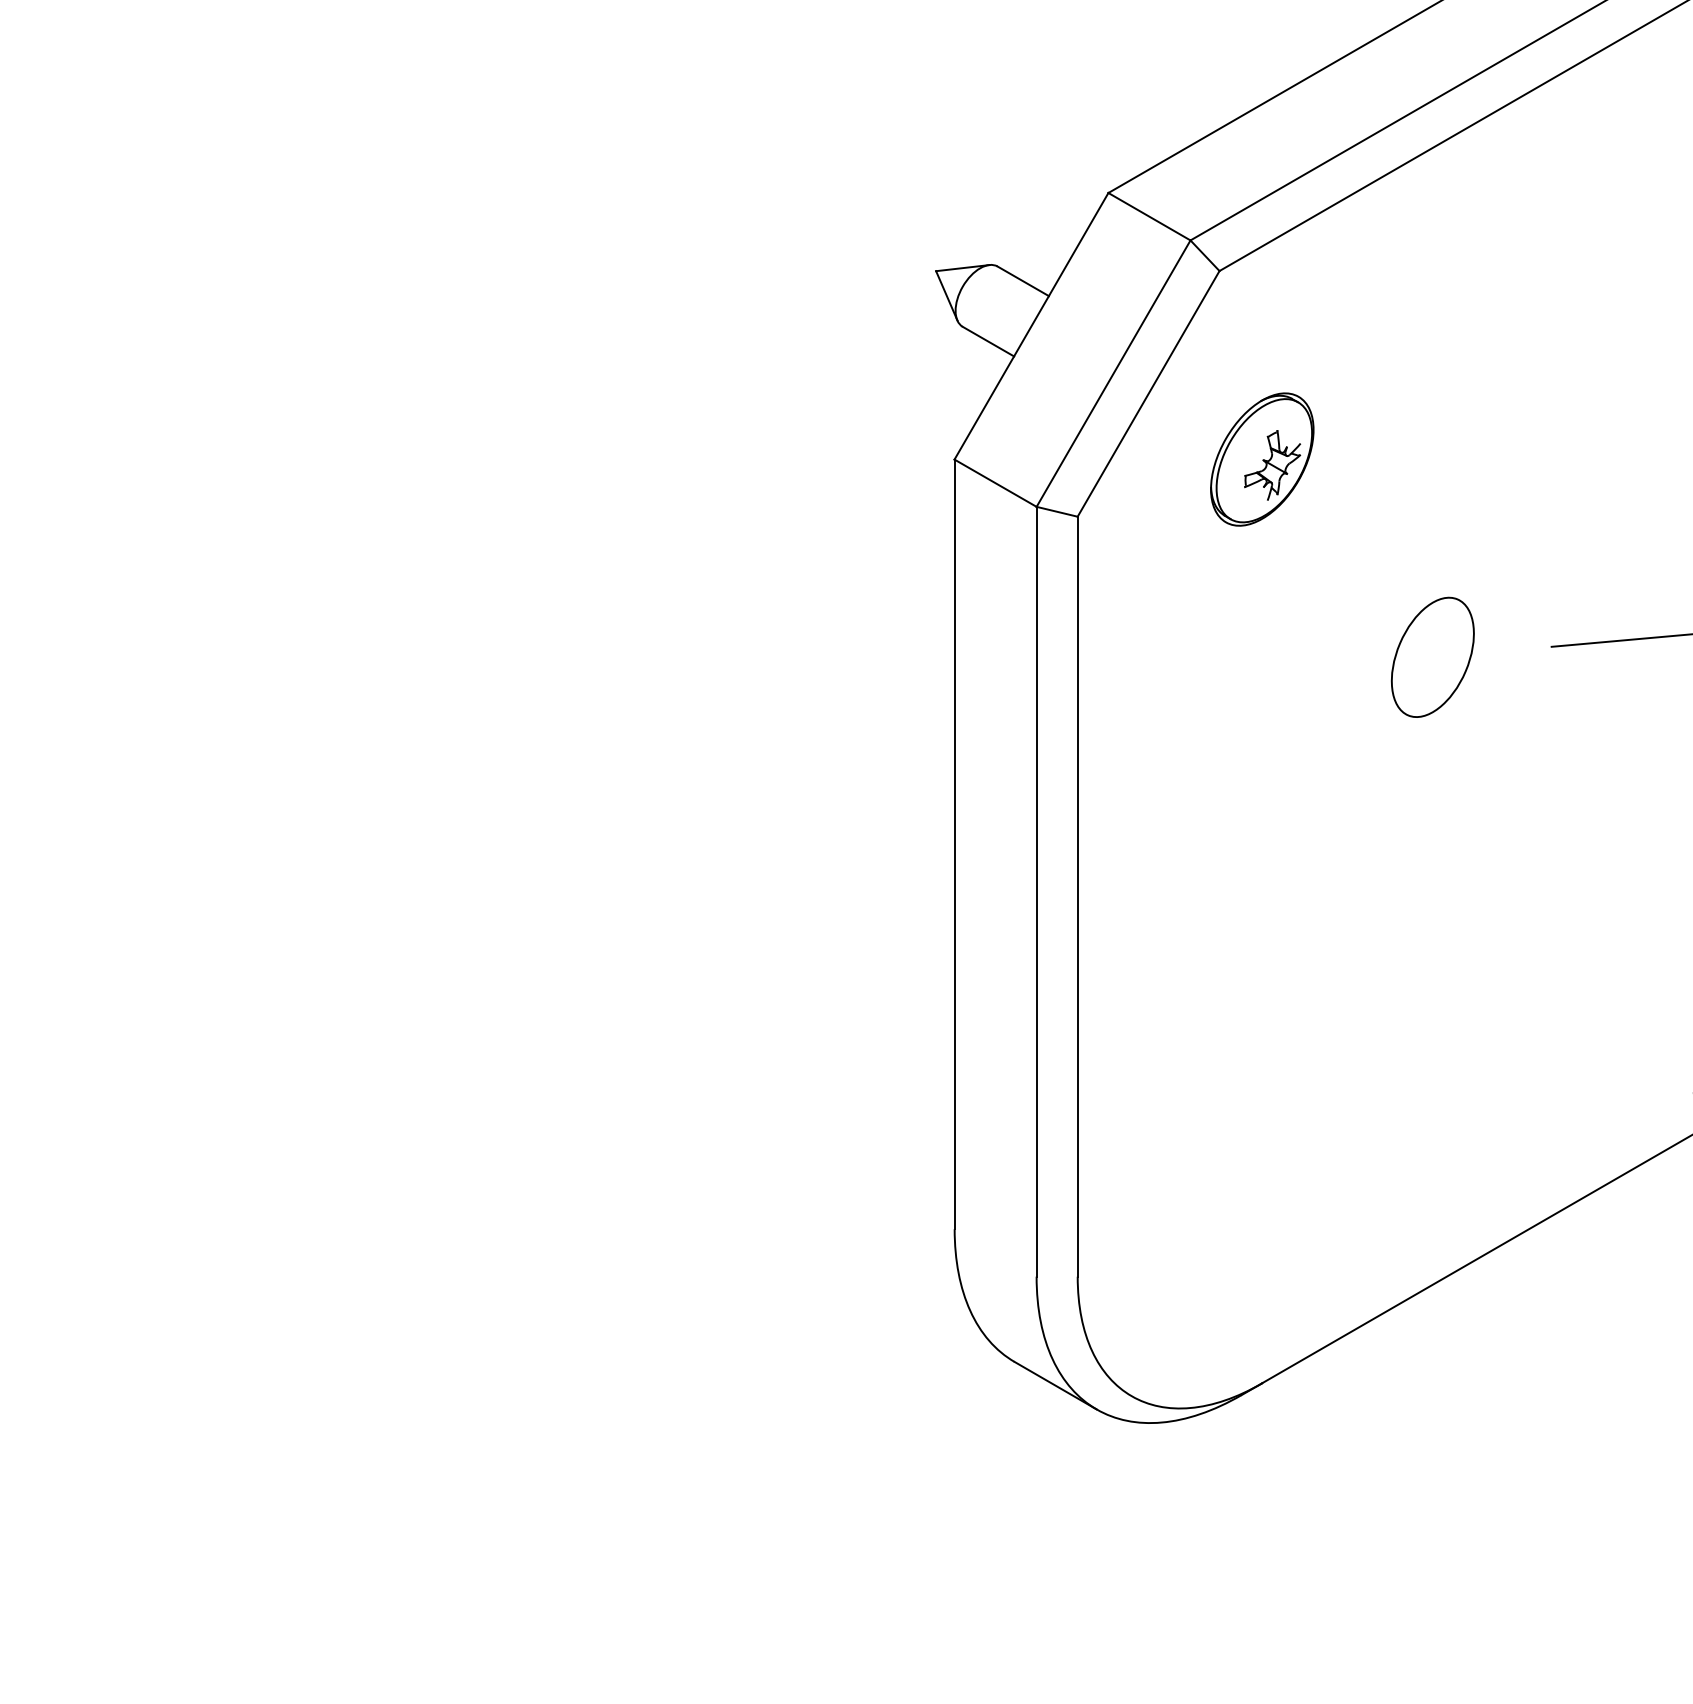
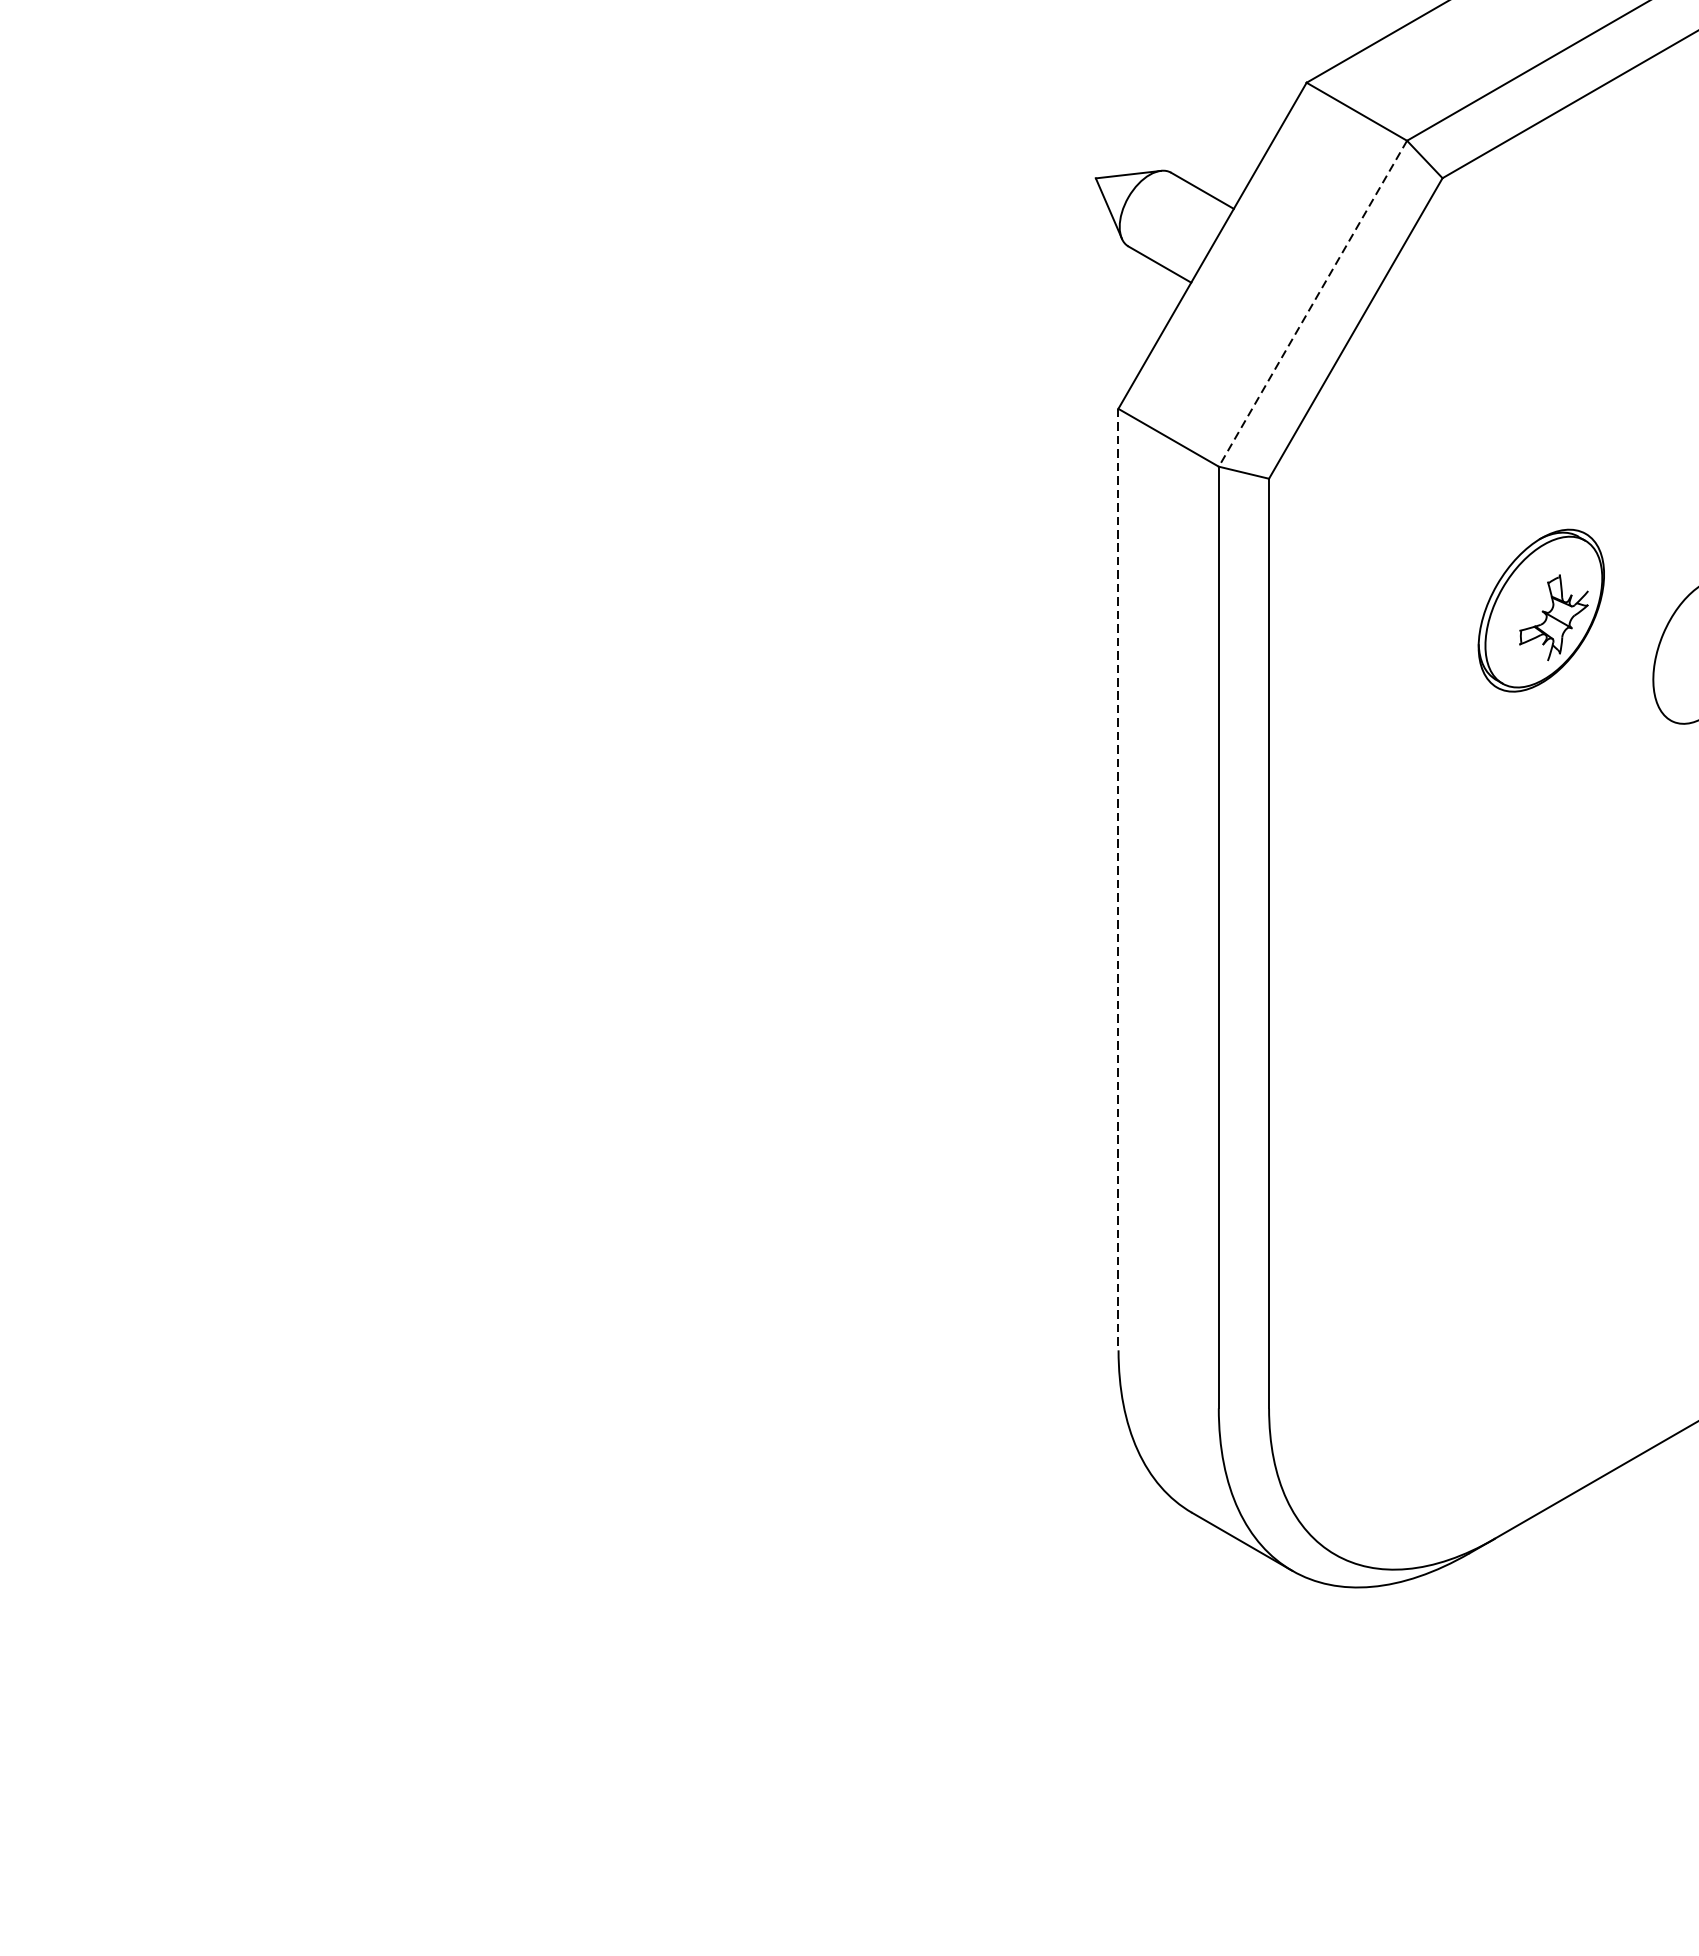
line: (1113, 373) -> (1312, 303), solid -> dashed
part: (1262, 459) -> (1541, 610), moved
line: (954, 844) -> (1118, 879), solid -> dashed

